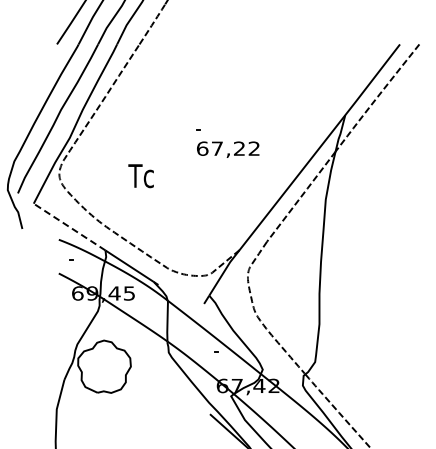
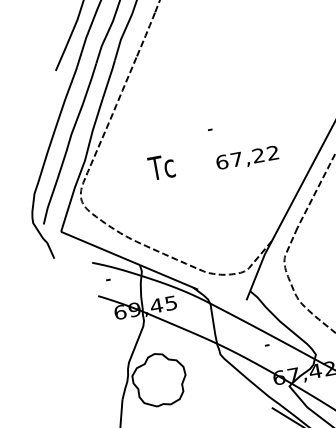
text: (228, 149) -> (247, 158), moved
text: (140, 176) -> (161, 167), moved
line: (69, 227) -> (100, 248), dashed -> solid

